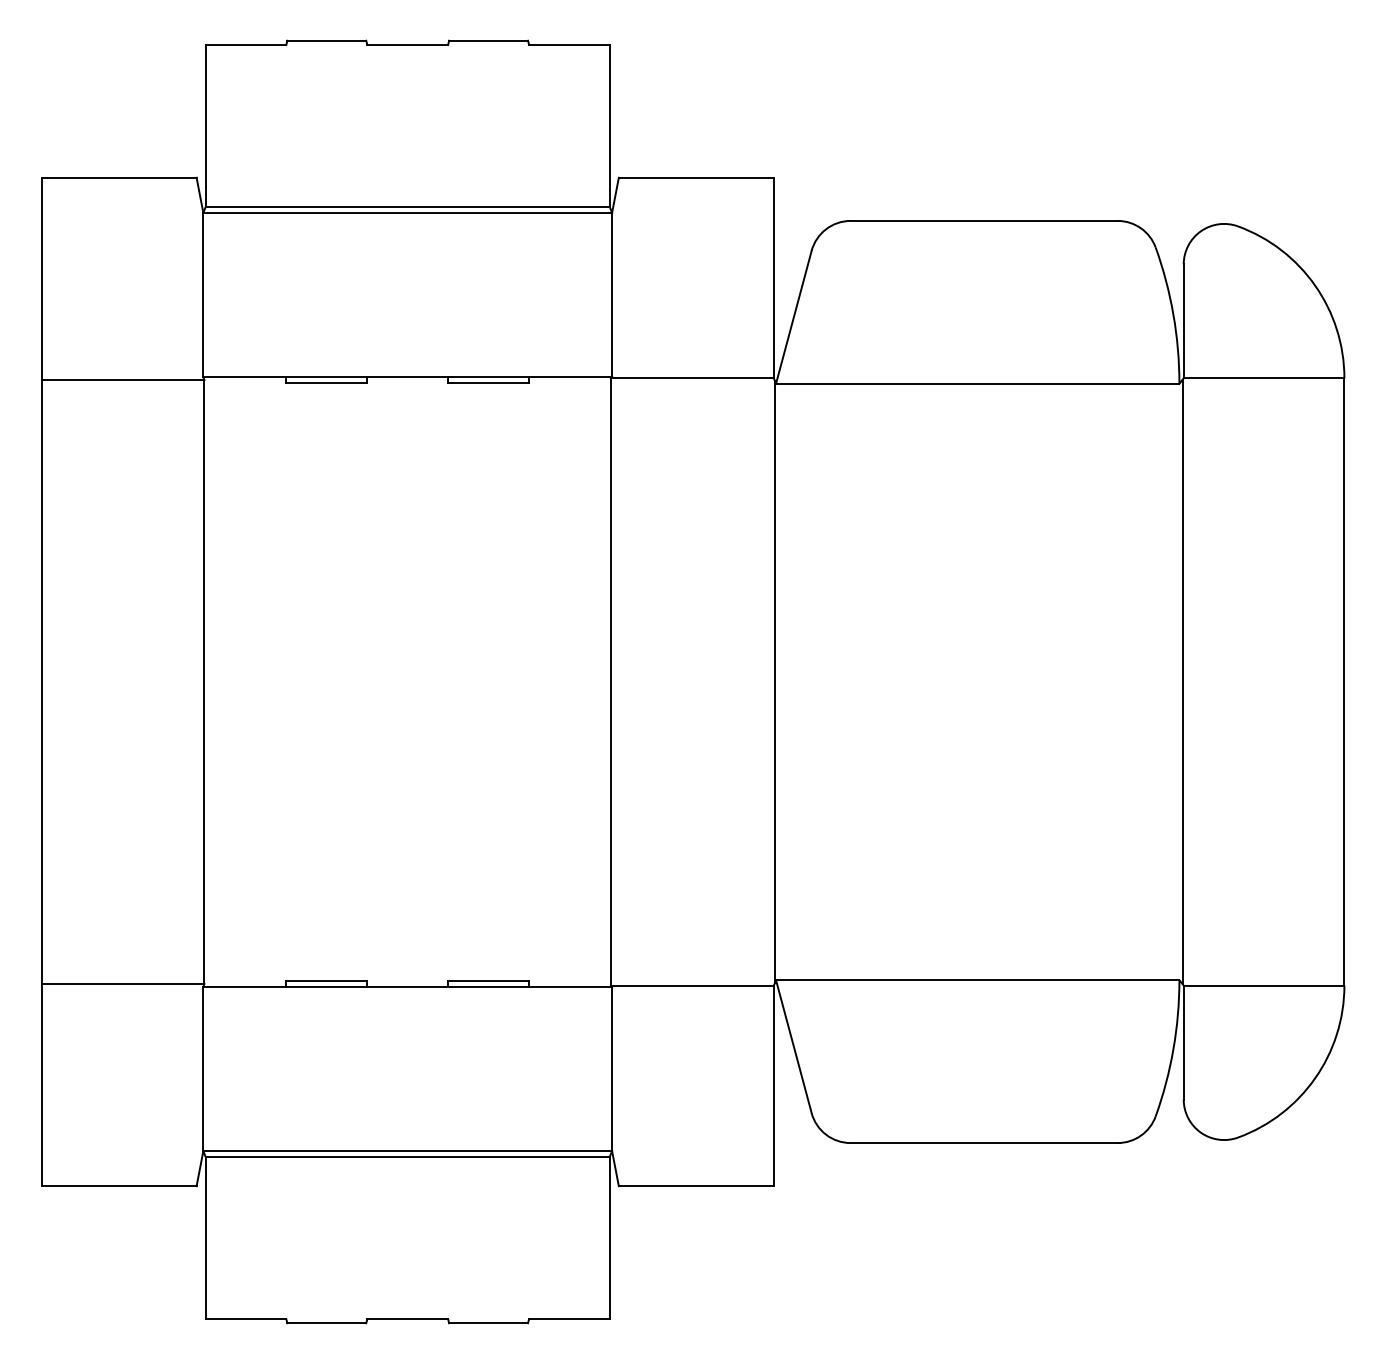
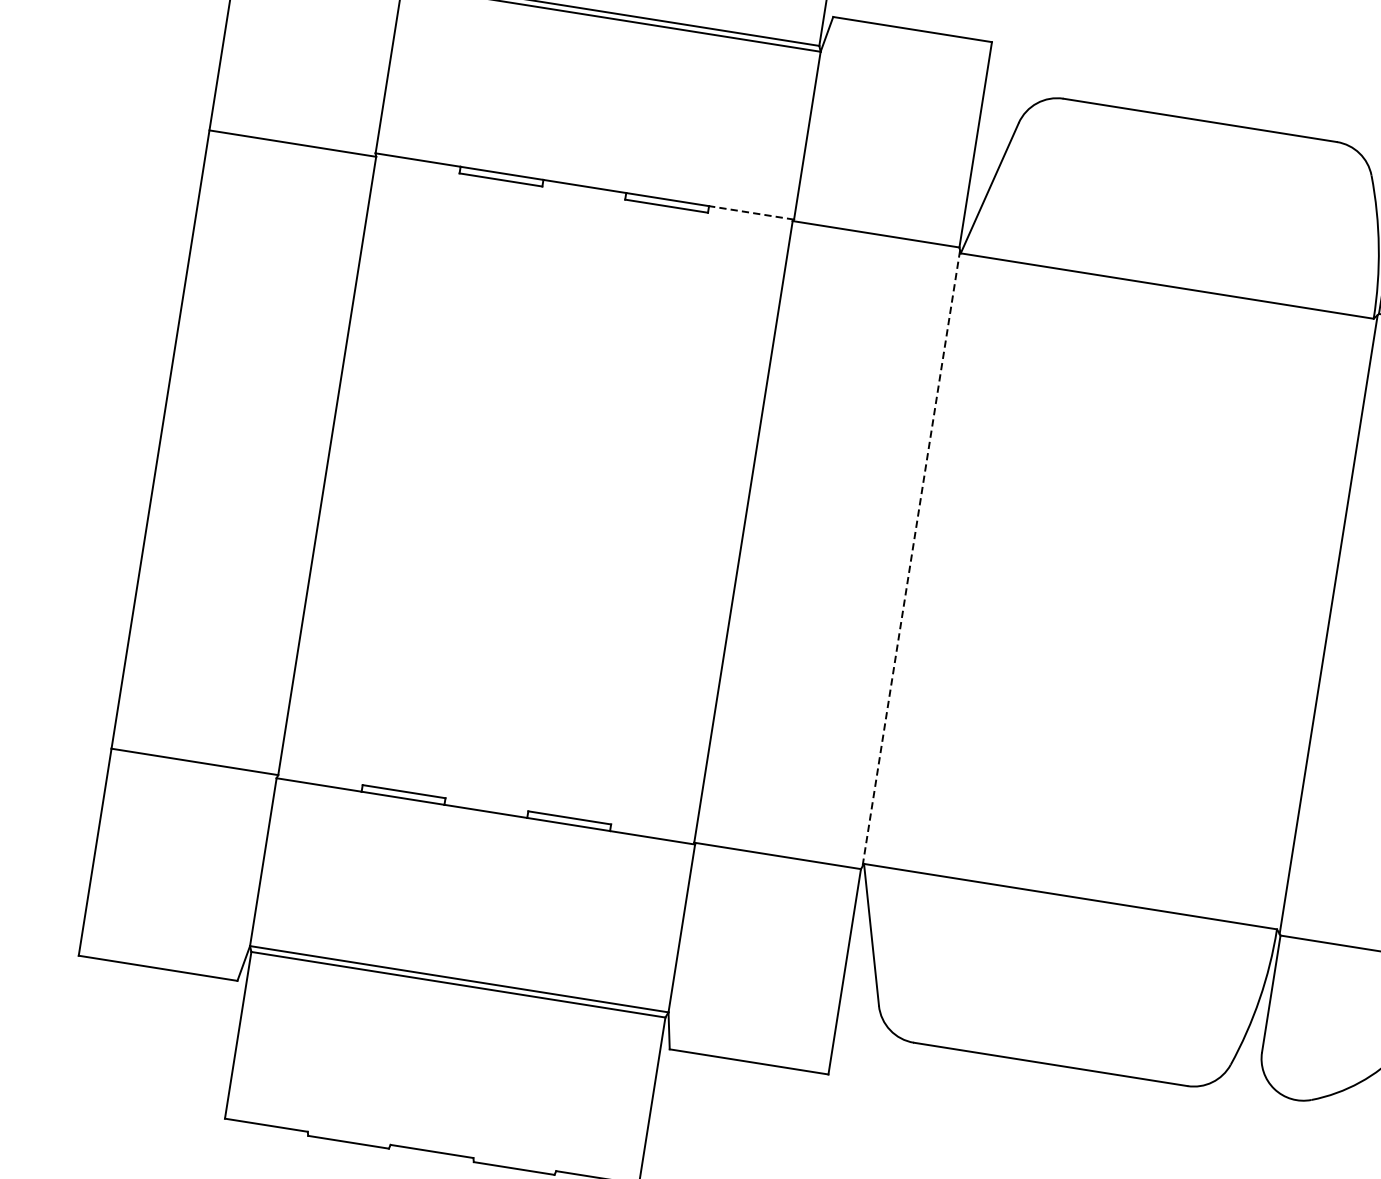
line: (570, 376) -> (751, 212), solid -> dashed
line: (774, 682) -> (910, 558), solid -> dashed

